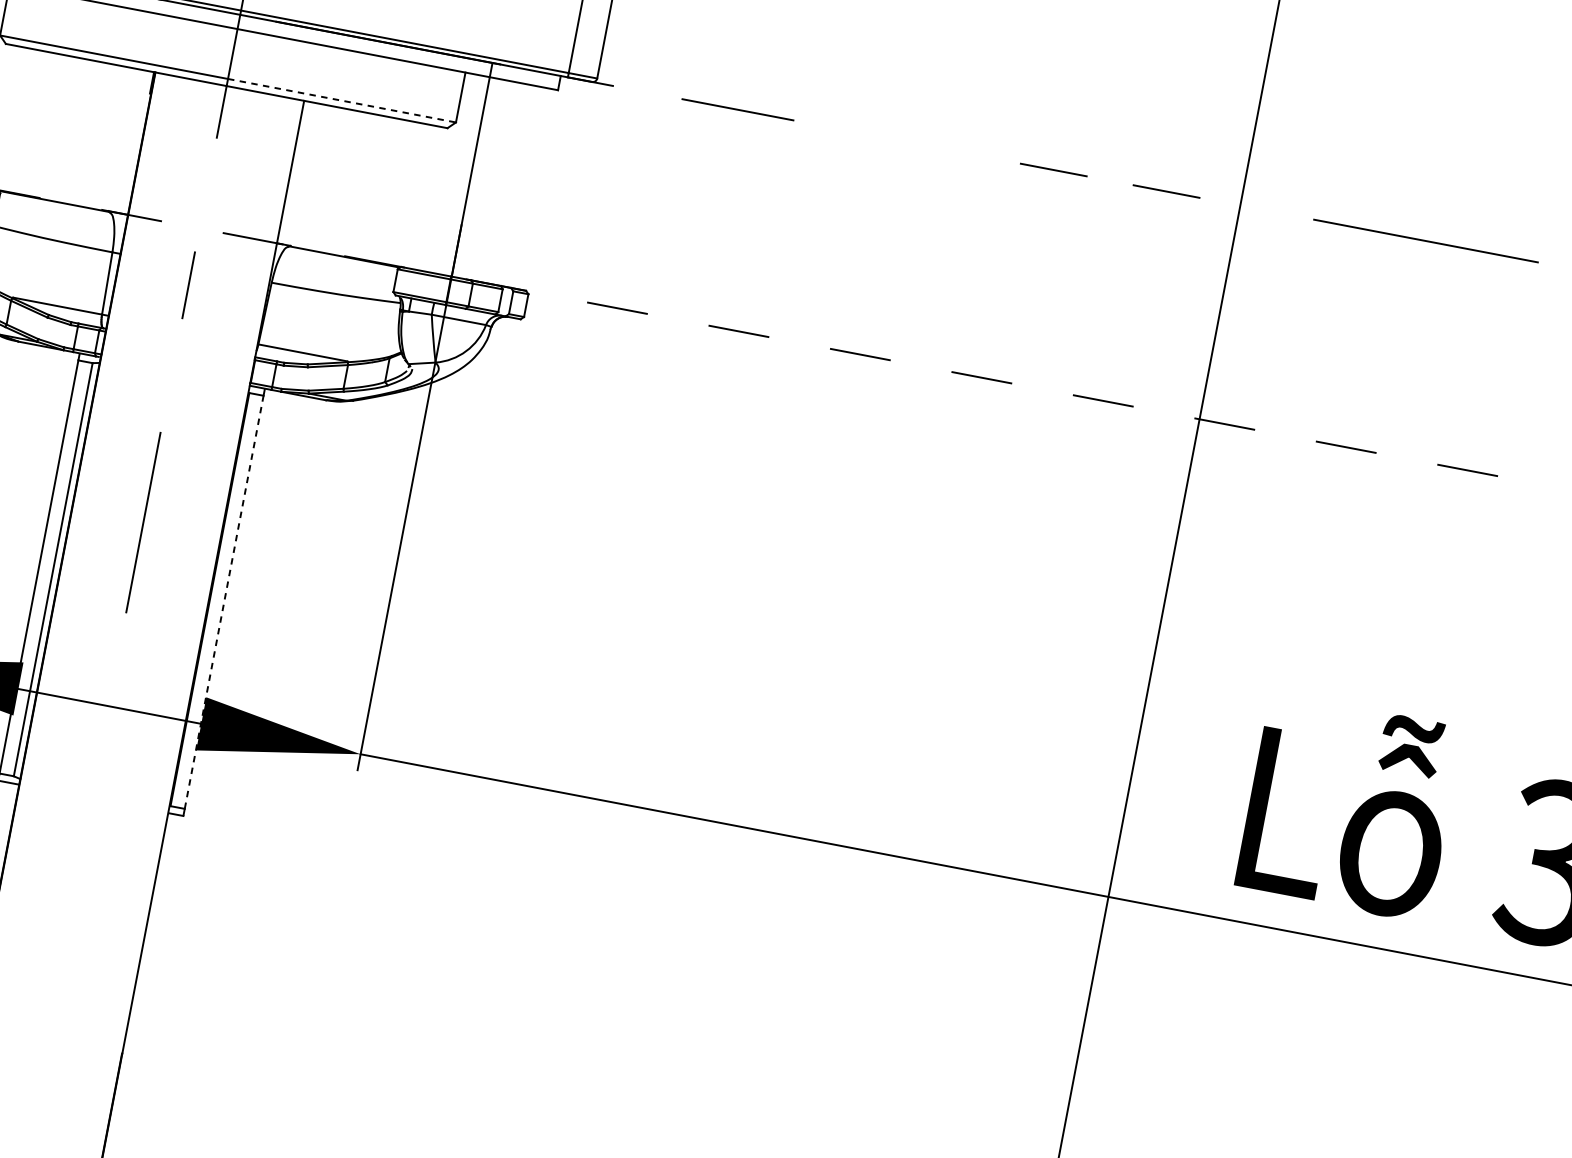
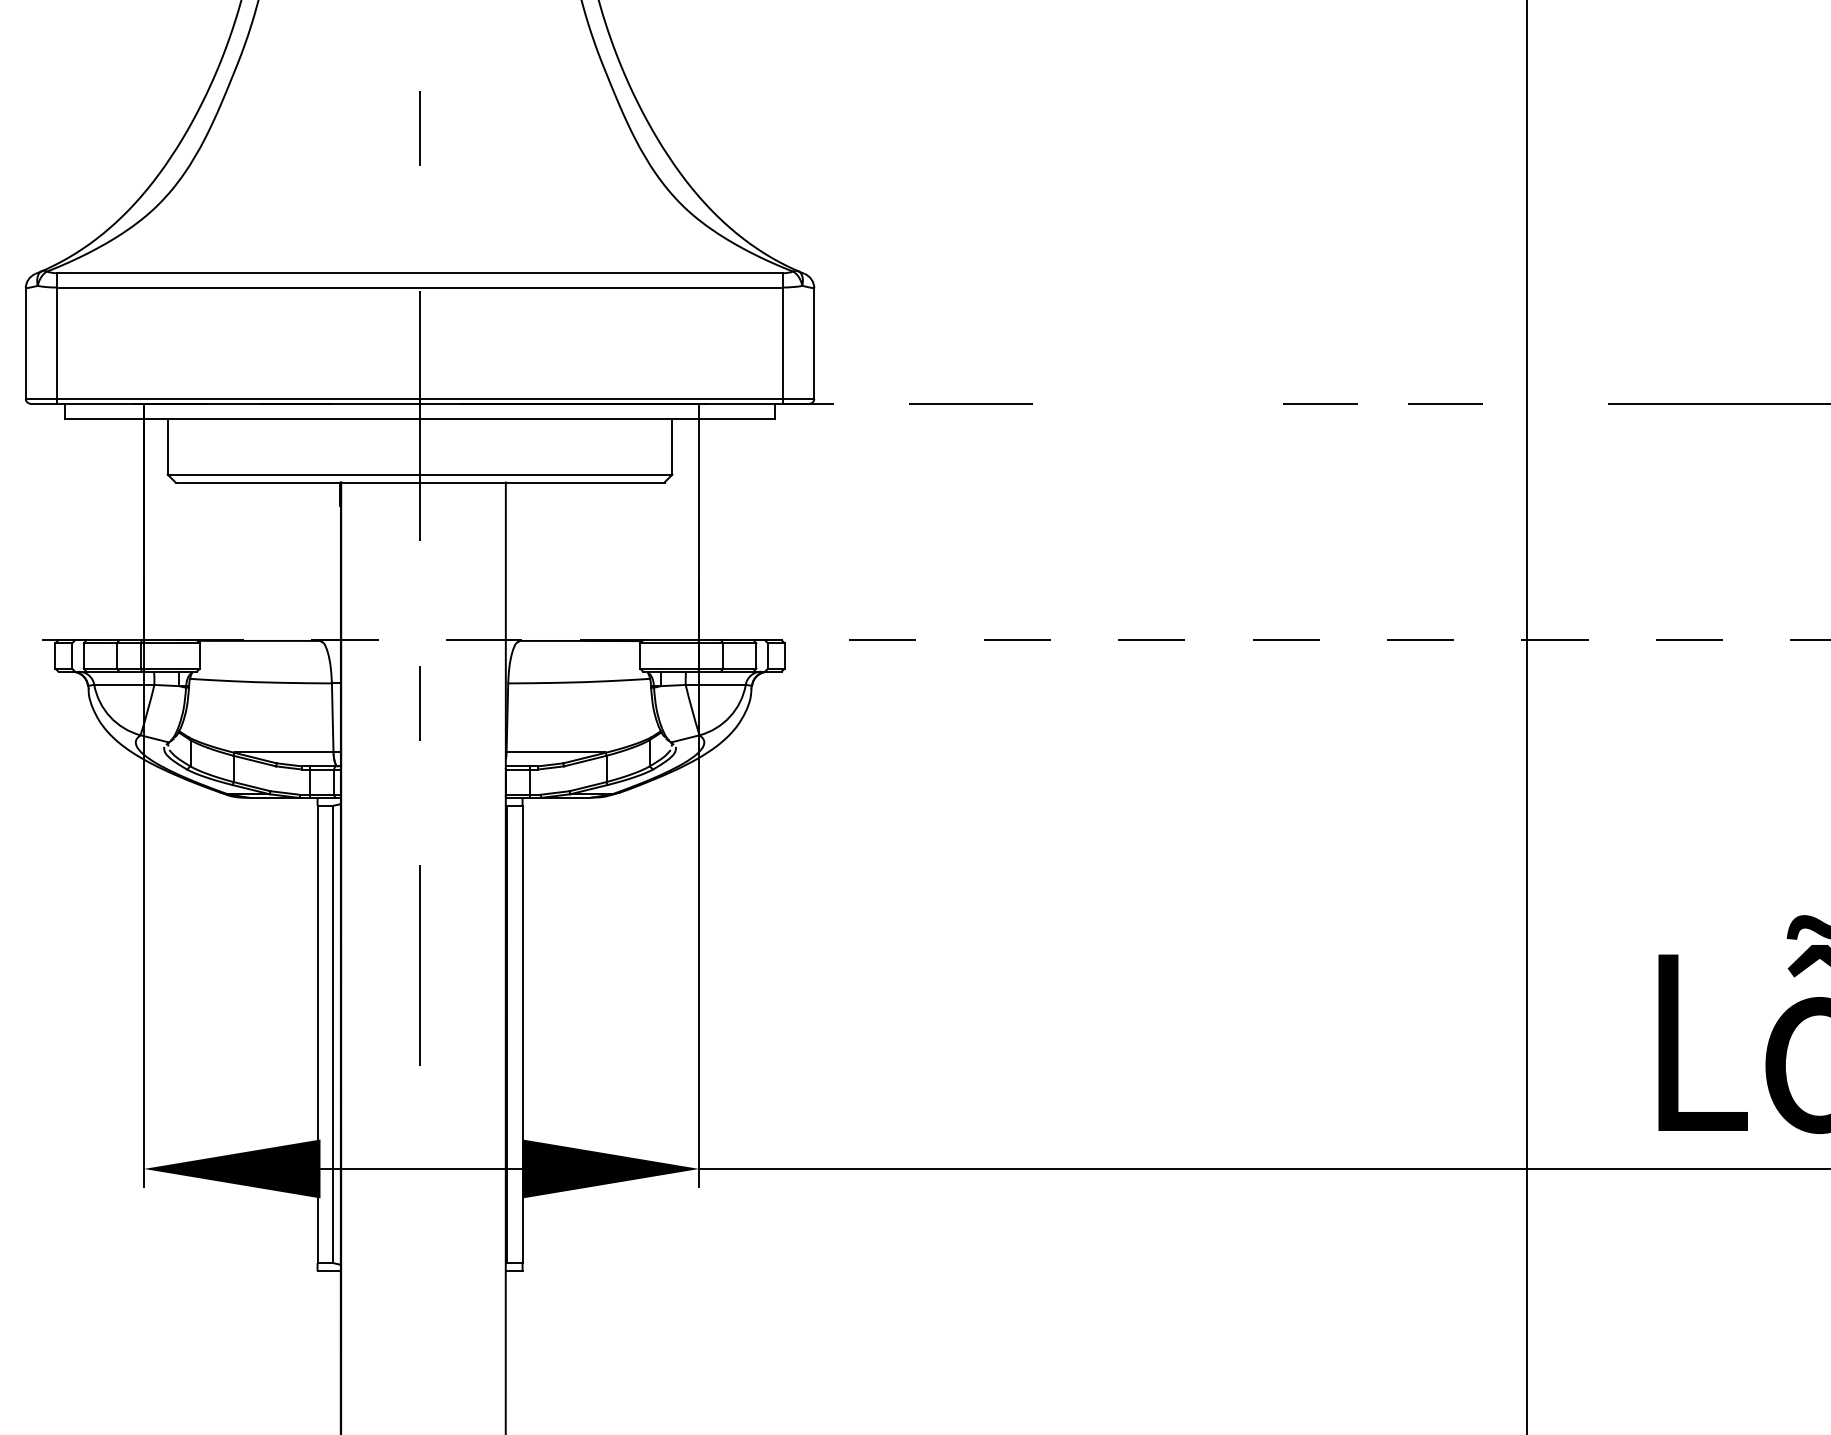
line: (342, 100) -> (546, 474), dashed -> solid
line: (224, 602) -> (522, 1034), dashed -> solid

